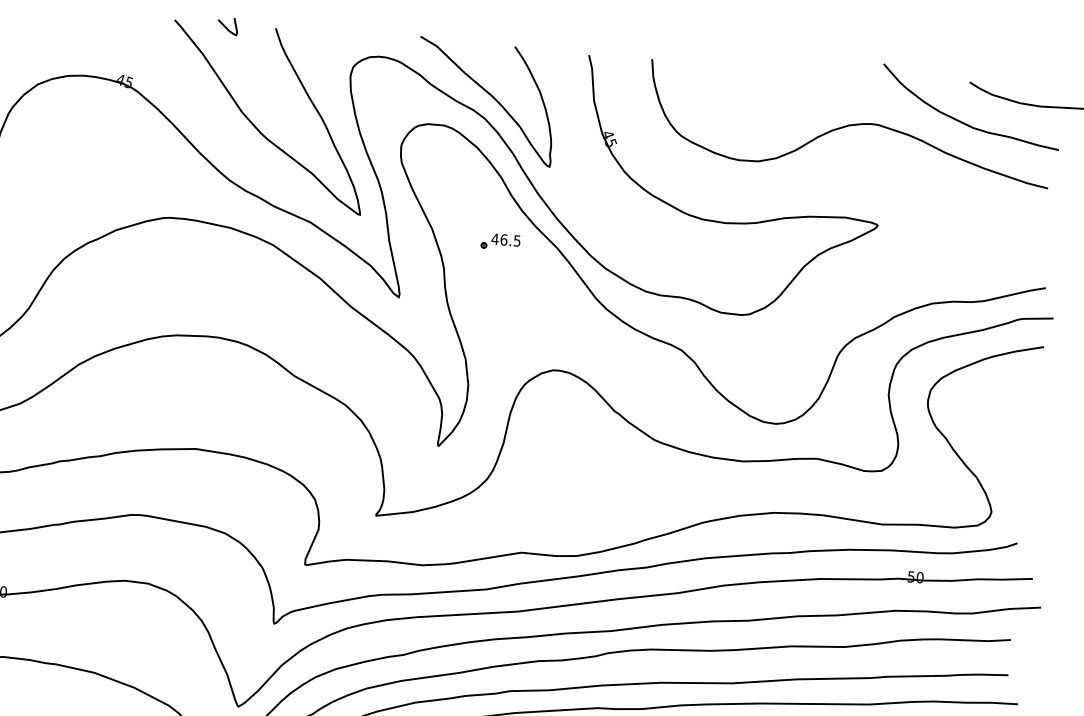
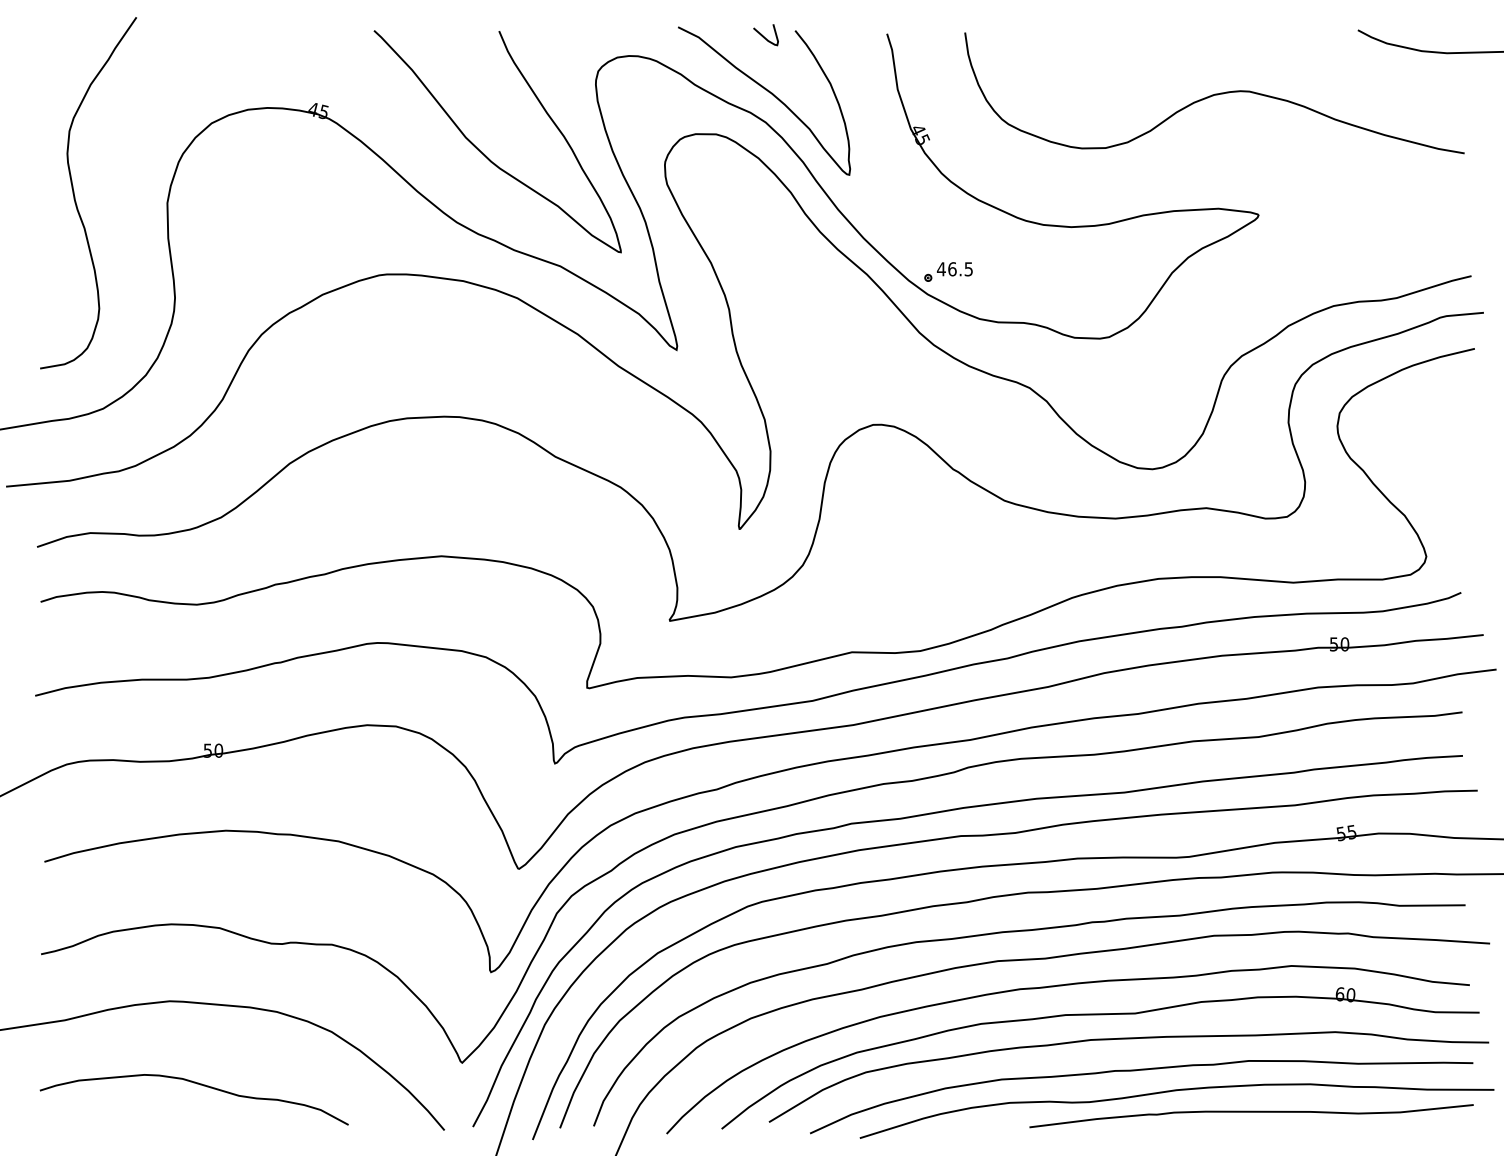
curve: (226, 27) -> (764, 36), moved
curve: (964, 122) -> (1355, 80), removed
part: (500, 241) -> (948, 271), moved

